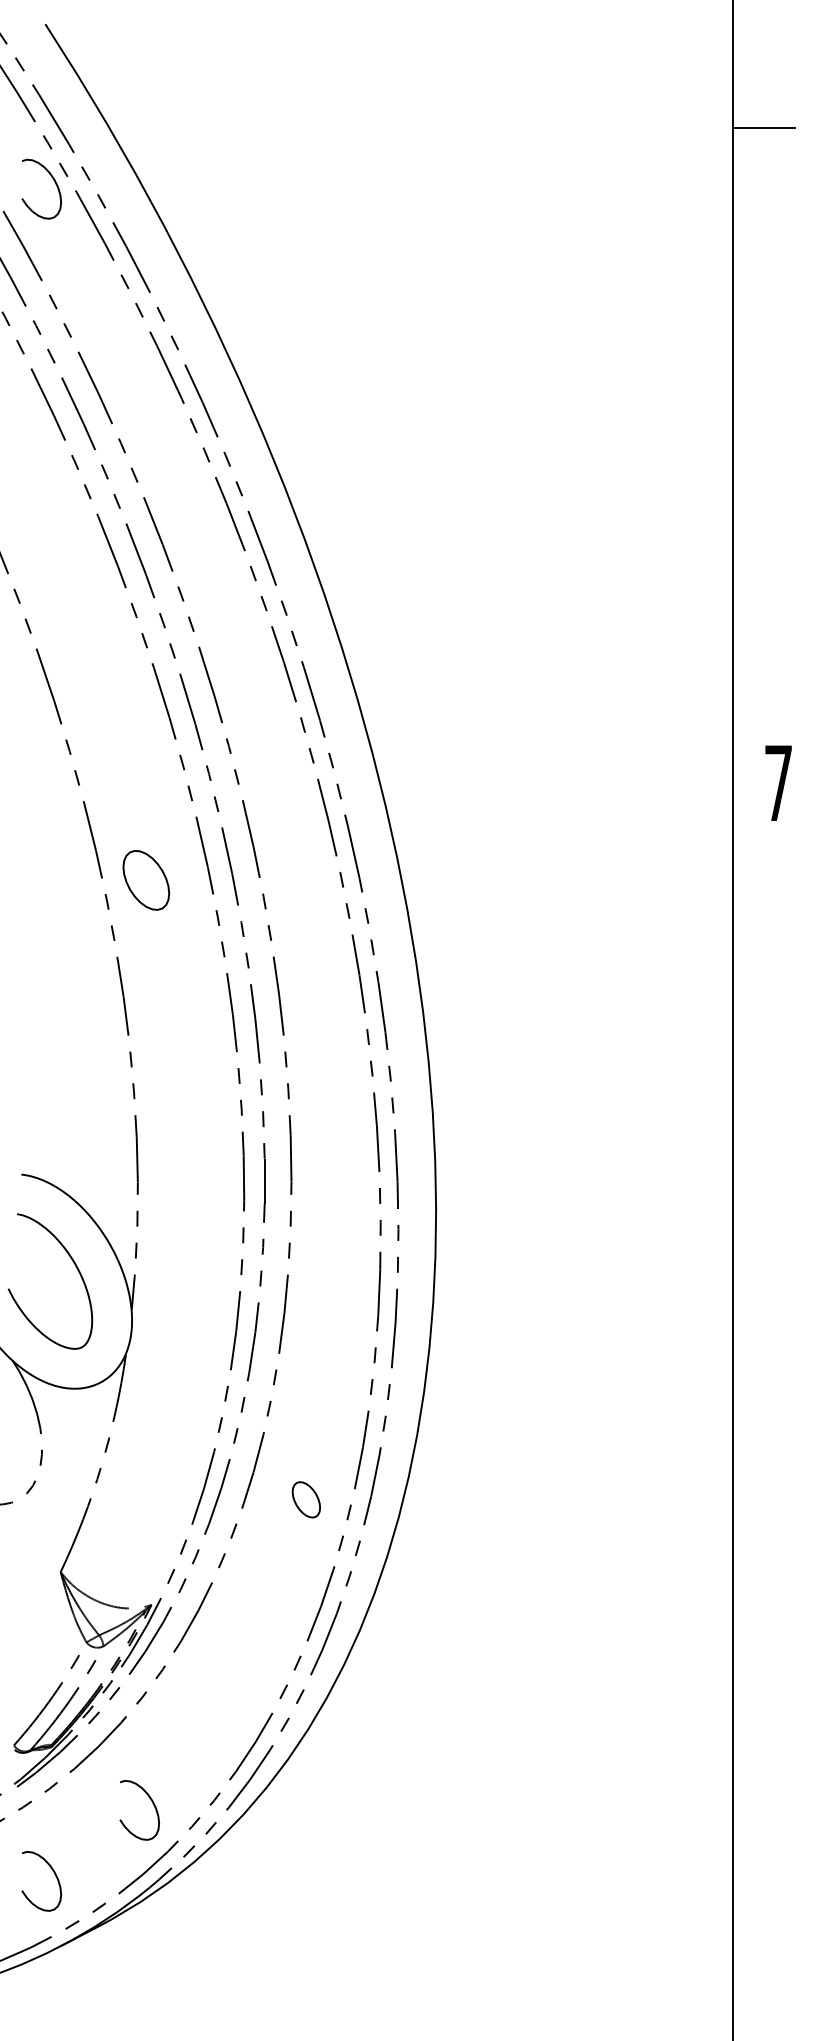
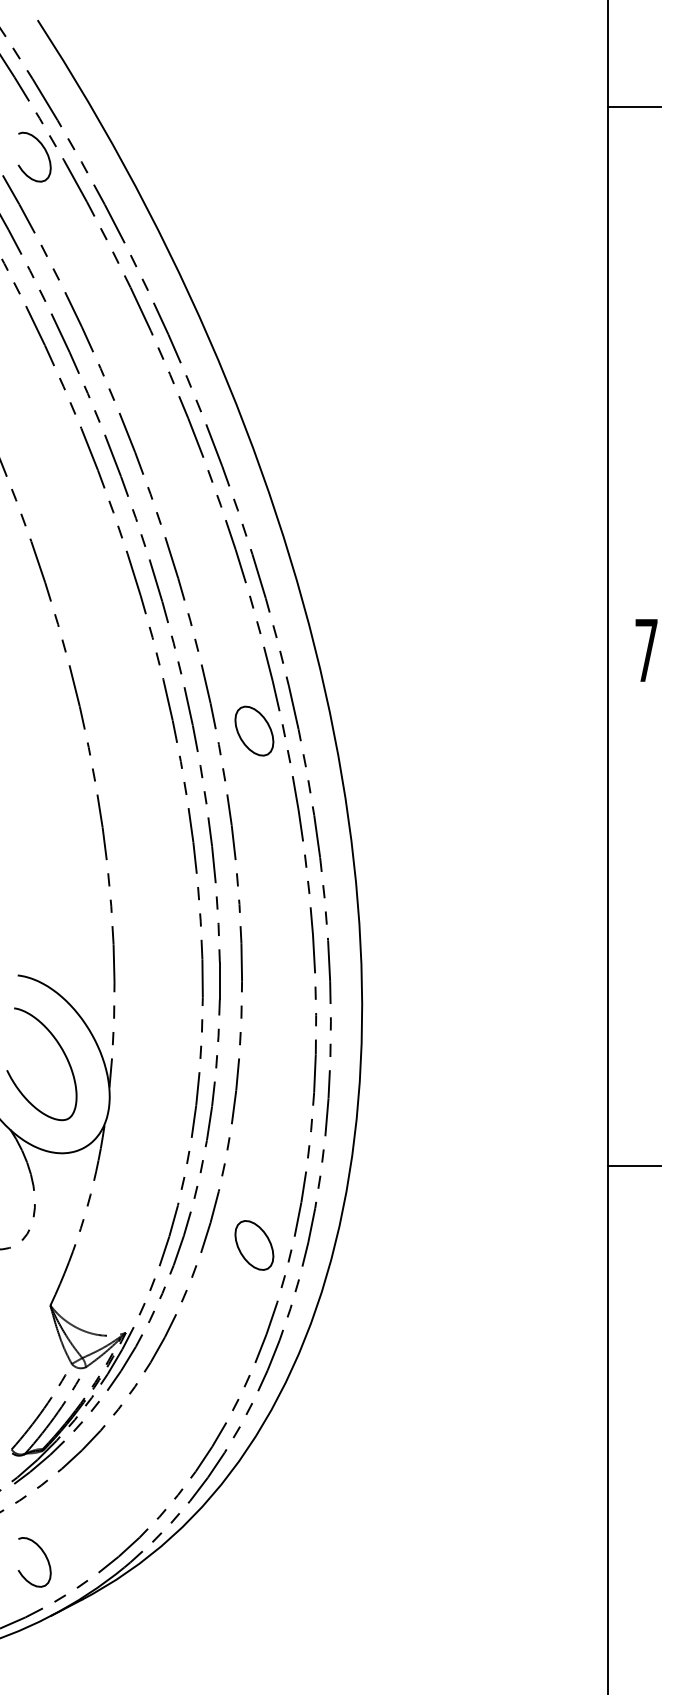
part: (146, 880) -> (254, 731), moved
line: (763, 1404) -> (634, 1166), added
part: (306, 1499) -> (254, 1245), size x1.67
curve: (152, 1803) -> (126, 1497), removed

